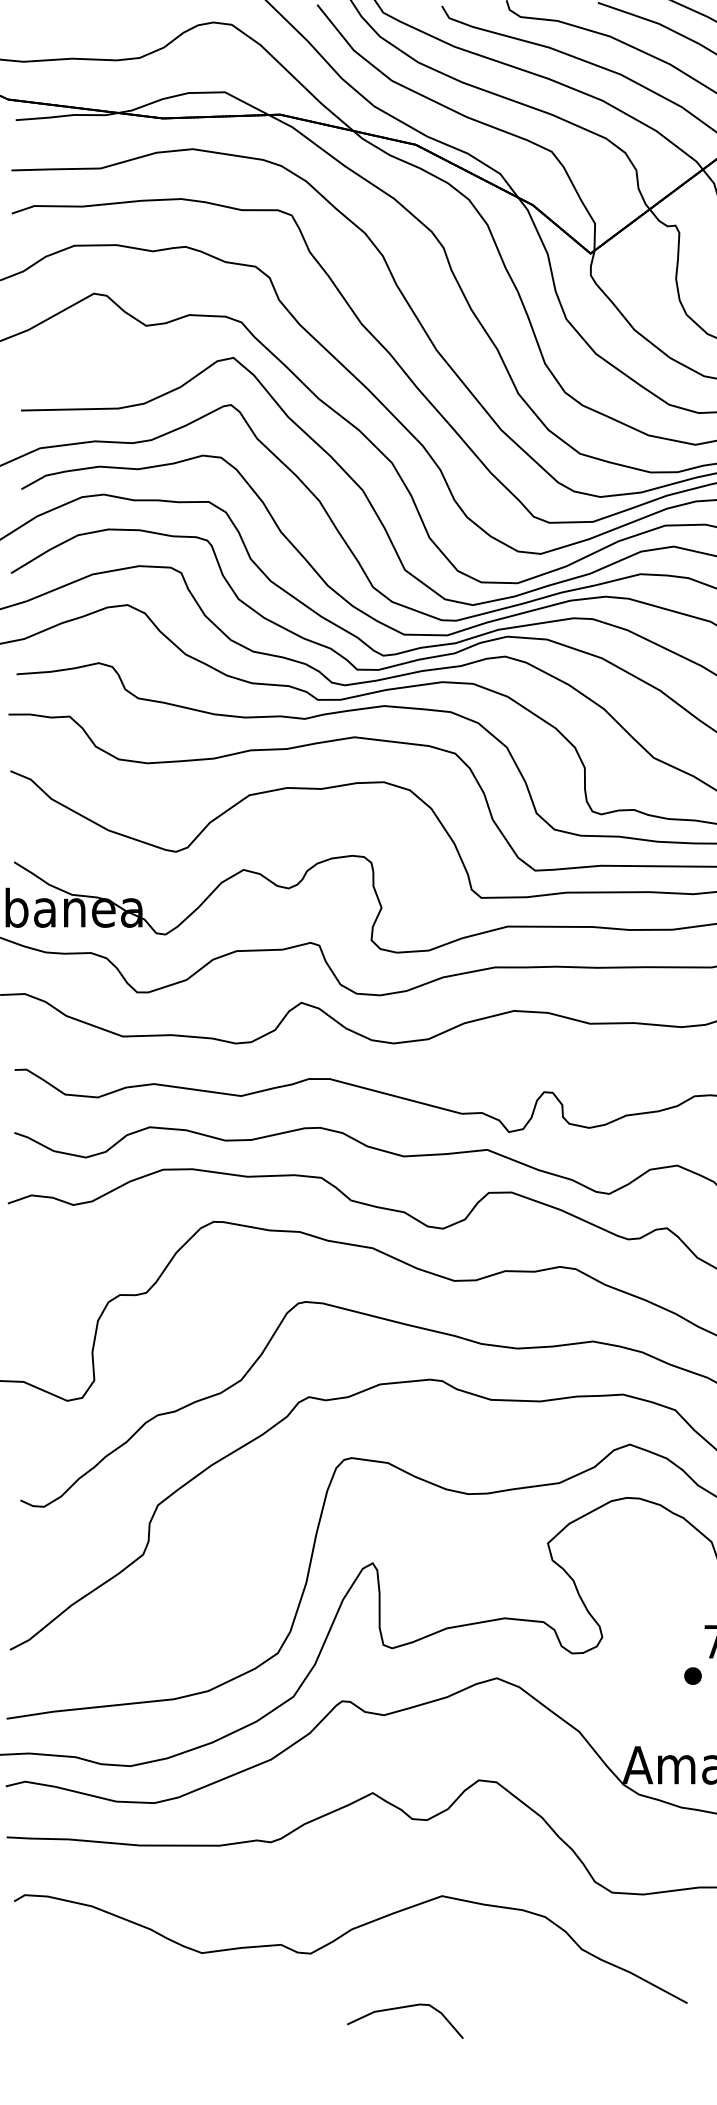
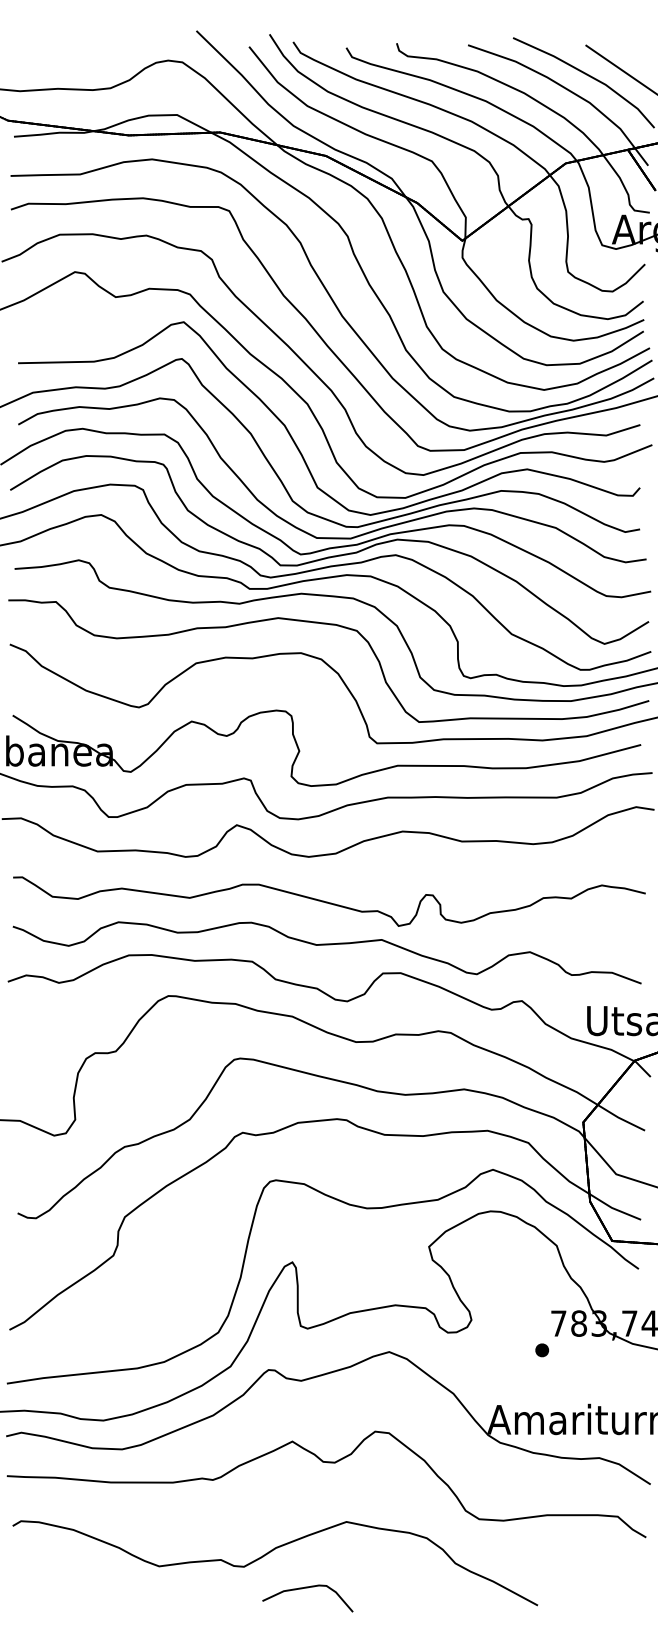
part: (404, 2008) -> (307, 1588), moved

